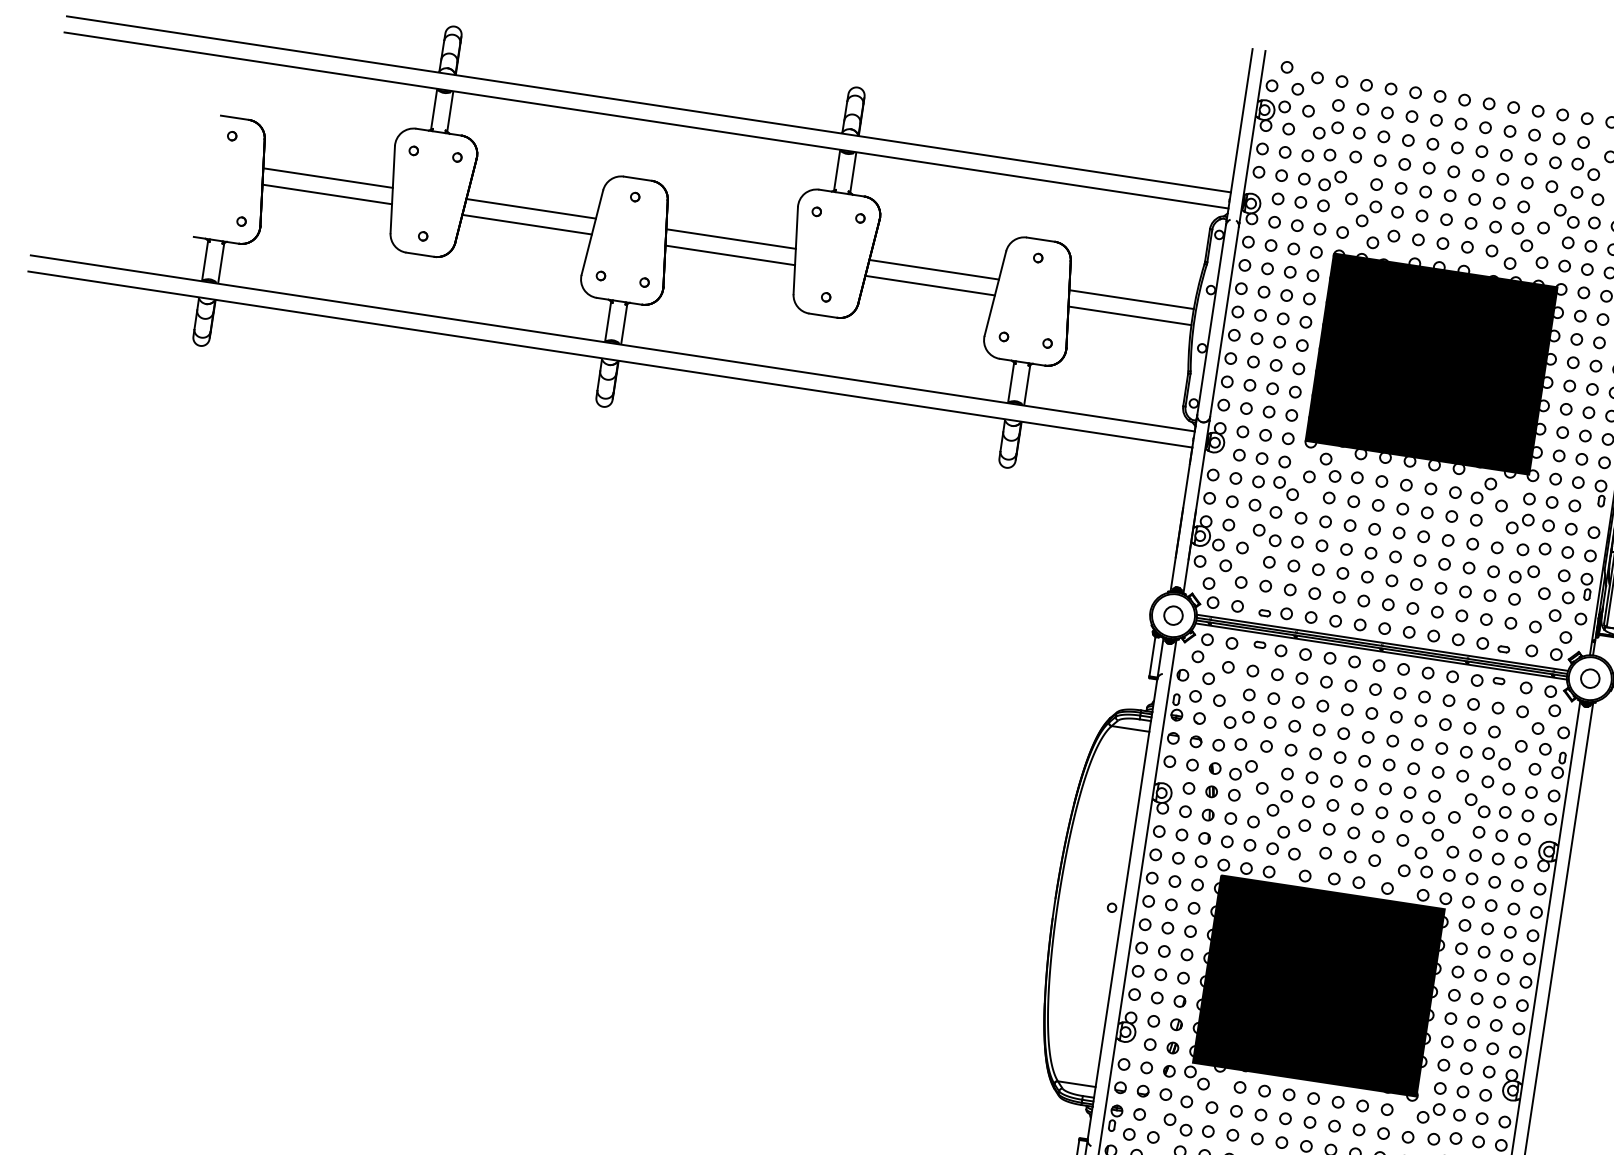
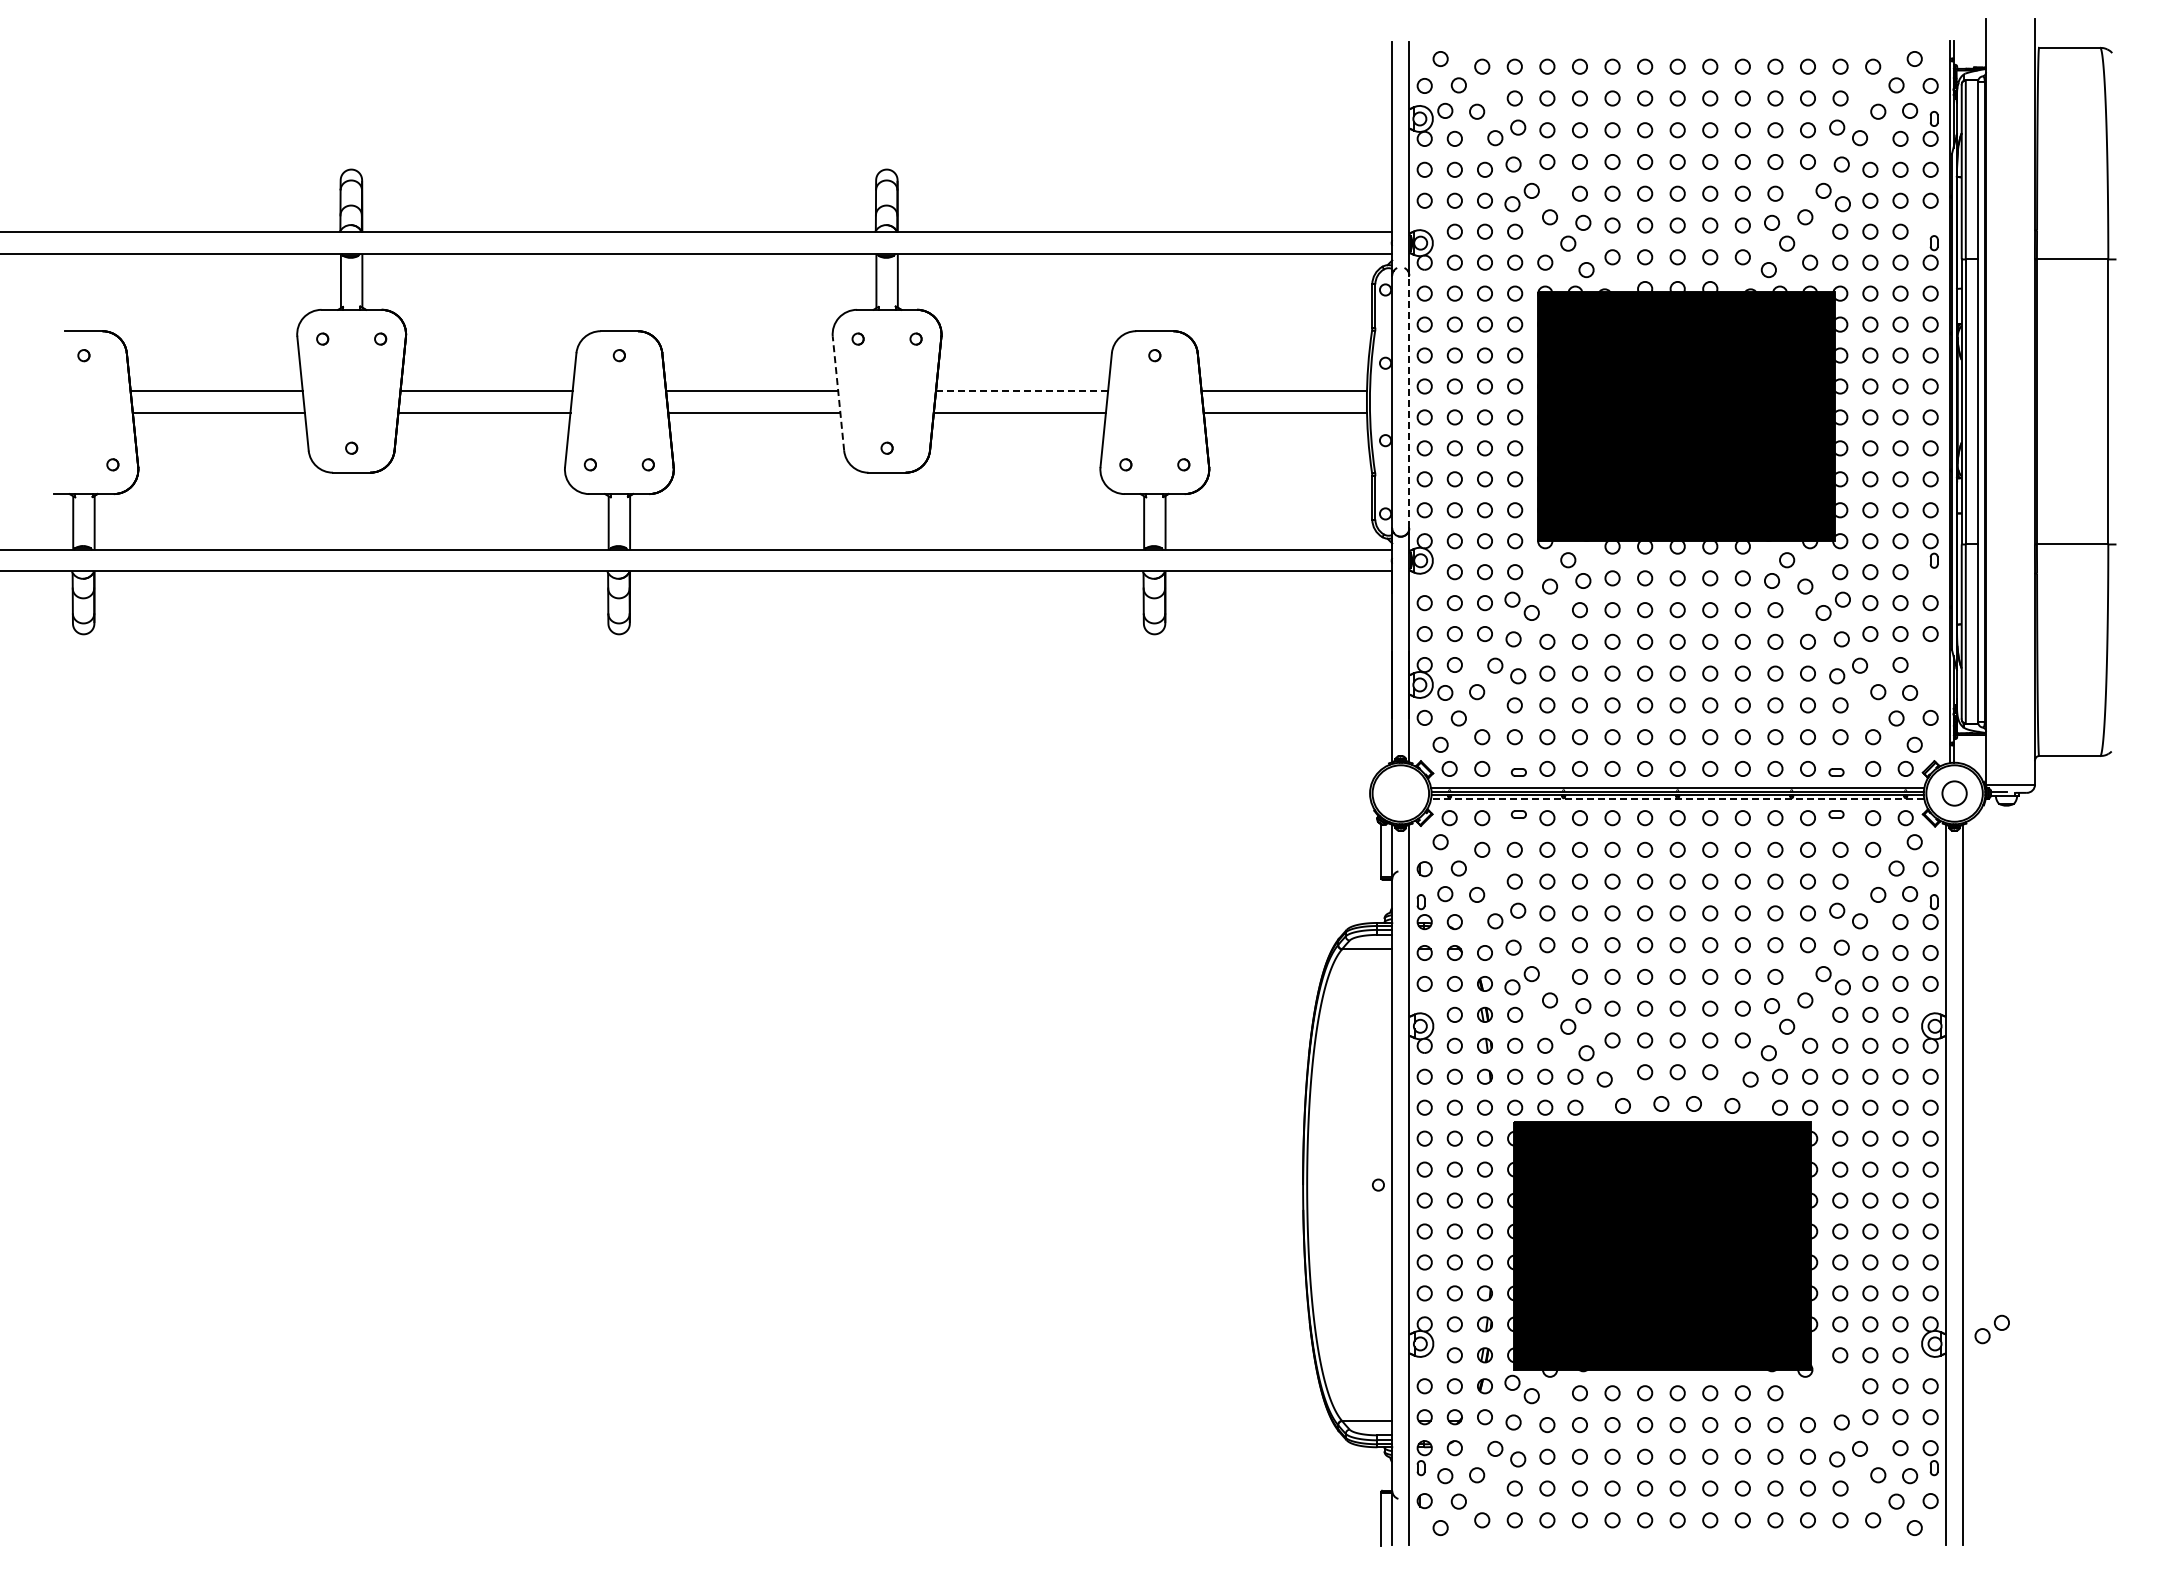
line: (795, 250) -> (838, 393), solid -> dashed
line: (933, 269) -> (1021, 391), solid -> dashed
line: (1224, 321) -> (1409, 401), solid -> dashed
part: (1585, 586) -> (1930, 674), removed
circle: (1173, 615) -> (1400, 793), removed
line: (1381, 651) -> (1677, 799), solid -> dashed
part: (1430, 1113) -> (1991, 1329), moved

